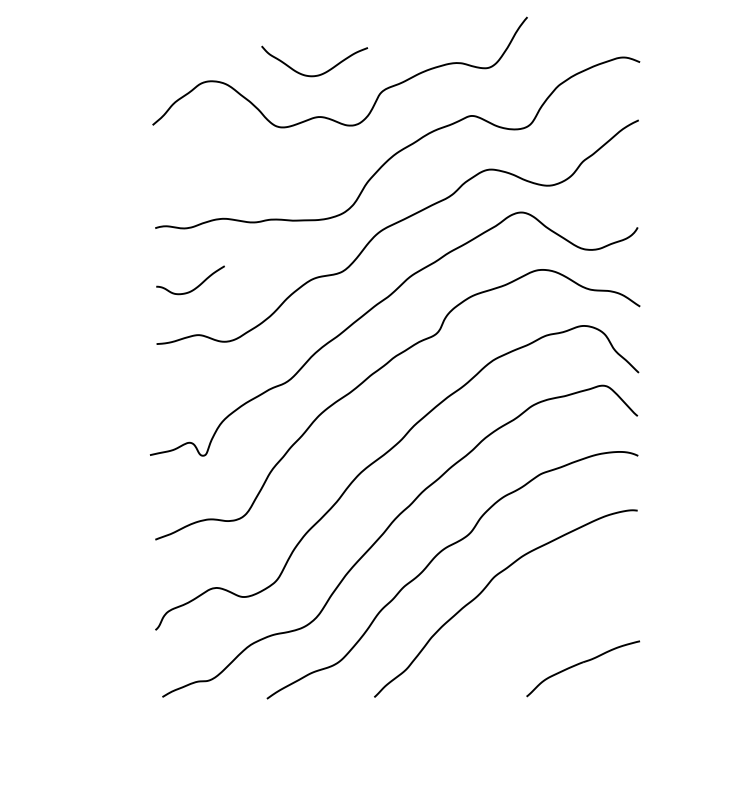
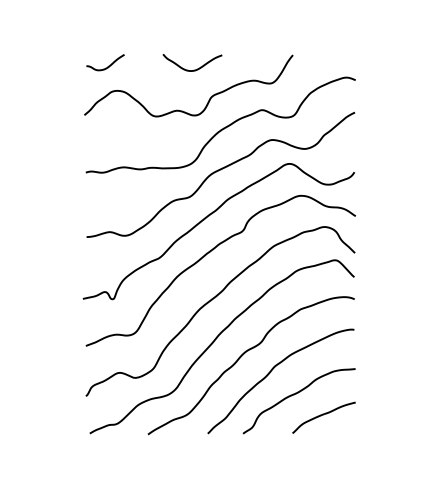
curve: (316, 73) -> (193, 69), moved
curve: (195, 285) -> (108, 65), moved
curve: (530, 628) -> (294, 395), added

